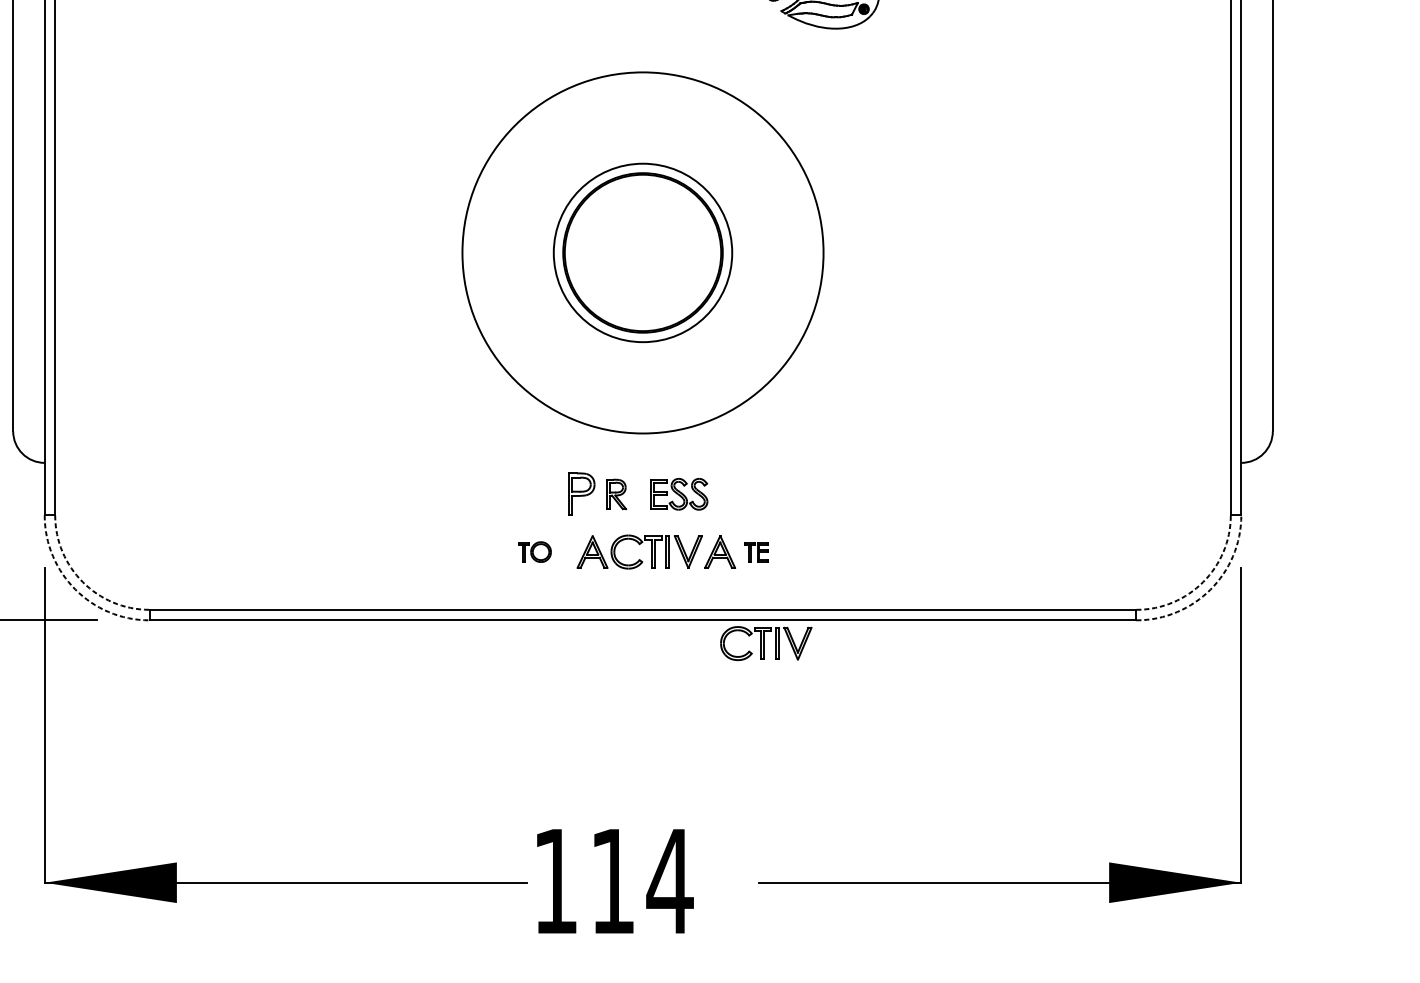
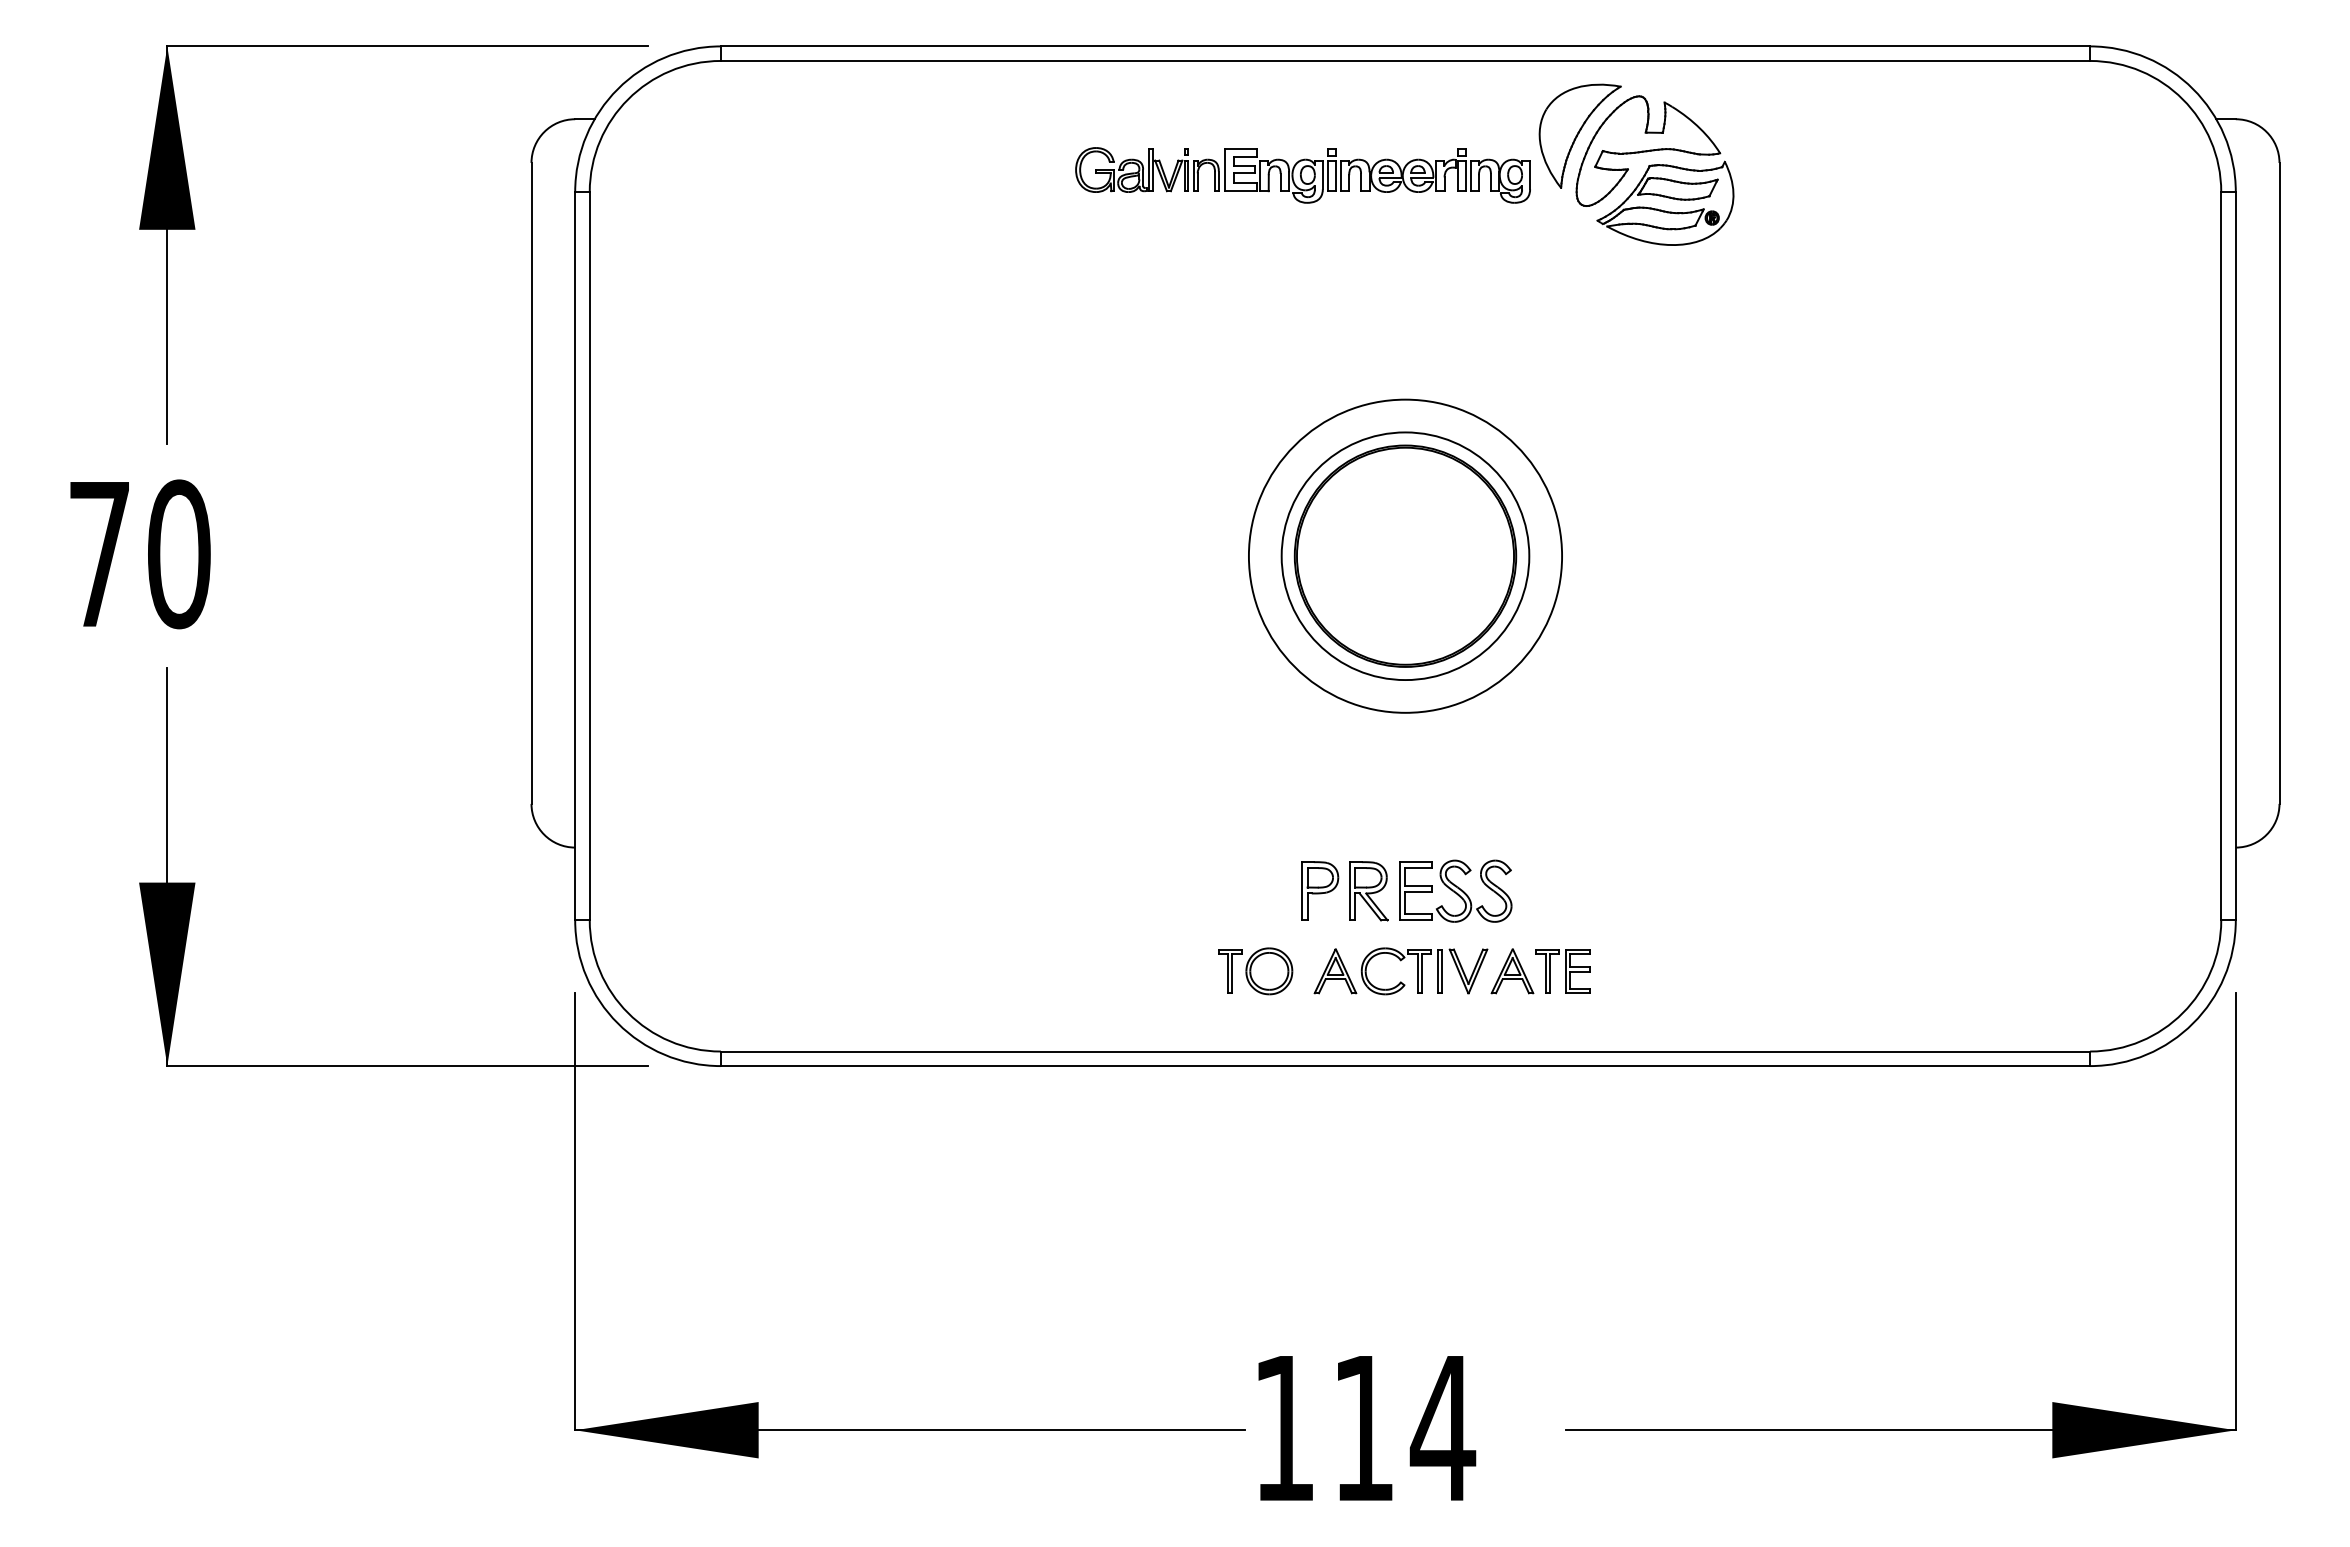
circle: (643, 252) -> (1405, 555), size x0.62
part: (679, 493) -> (1455, 890), size x1.43
part: (616, 494) -> (1368, 891), size x1.43
part: (534, 552) -> (1255, 971), size x1.67
part: (756, 552) -> (1562, 971), size x1.67
arc: (83, 582) -> (628, 1013), dashed -> solid
arc: (1202, 582) -> (2182, 1013), dashed -> solid
arc: (75, 589) -> (617, 1023), dashed -> solid
arc: (1210, 589) -> (2193, 1023), dashed -> solid
part: (766, 643) -> (1576, 1098), removed

